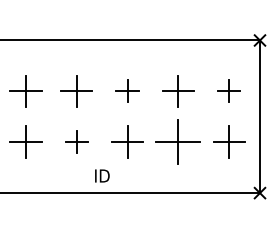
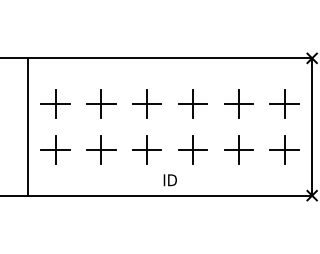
part: (126, 90) -> (192, 103), size x1.43
part: (229, 90) -> (284, 103), size x1.43
part: (75, 141) -> (146, 149), size x1.43
part: (178, 141) -> (238, 149), size x0.71

